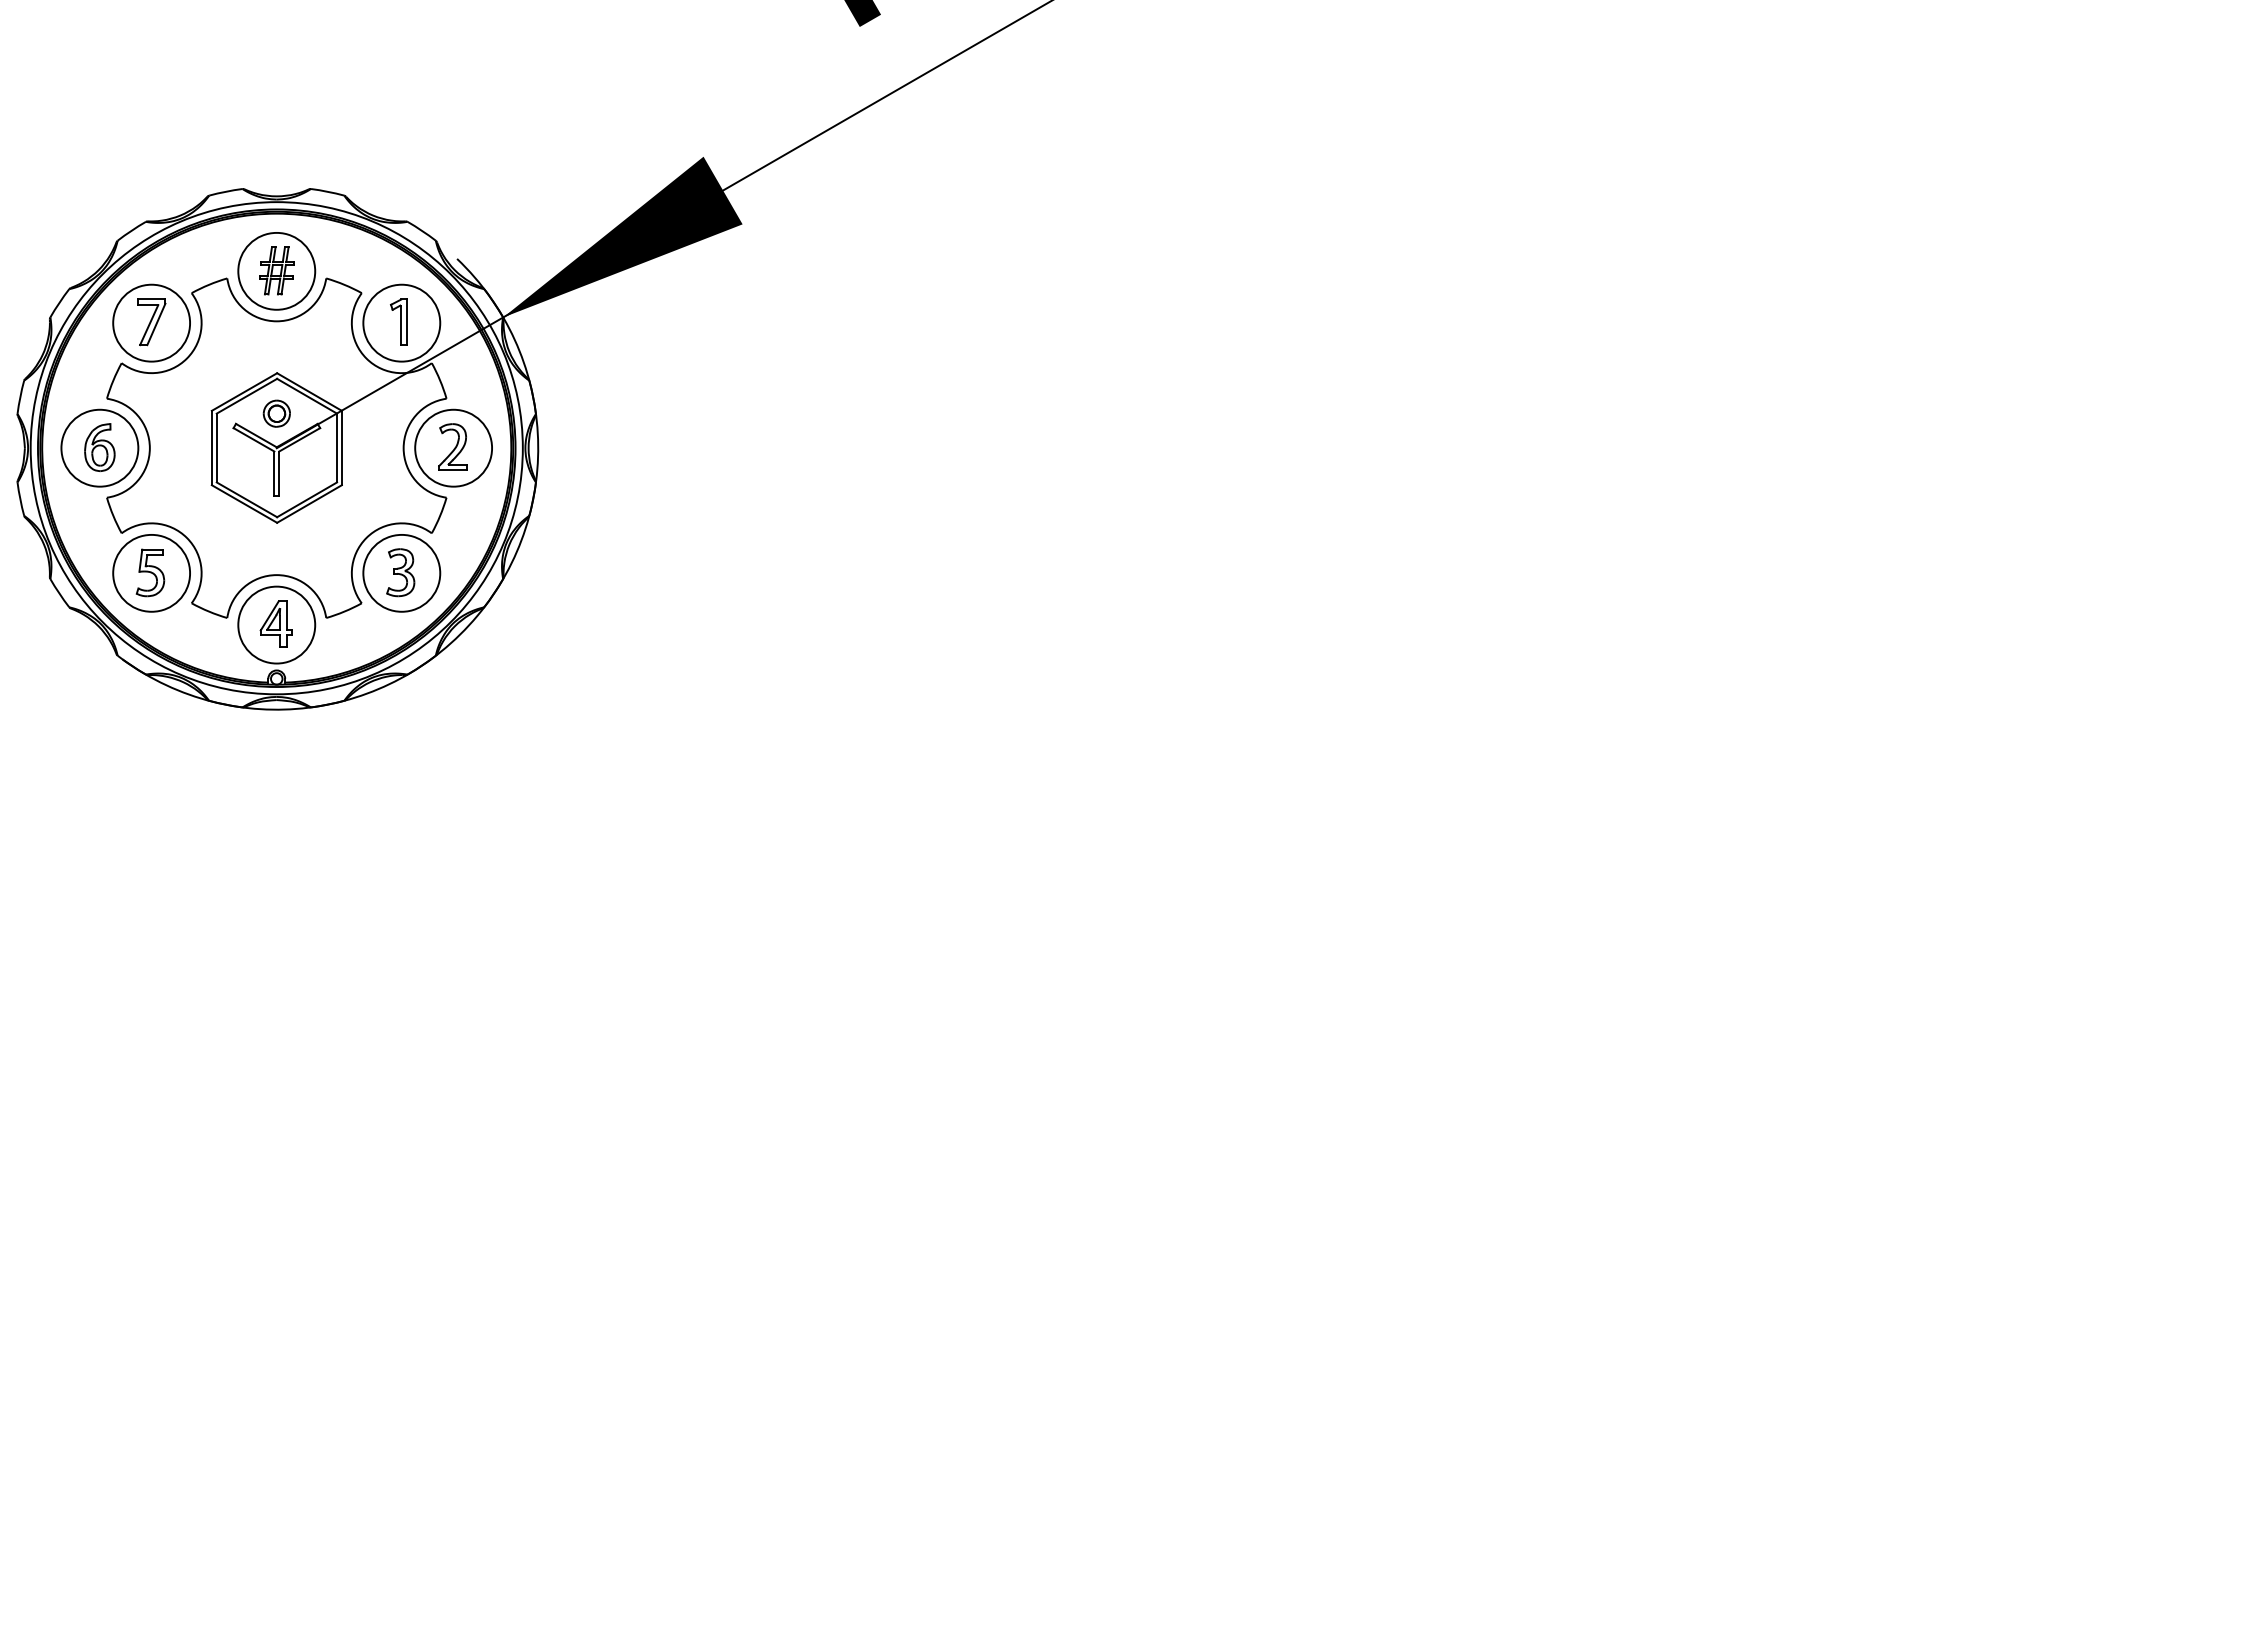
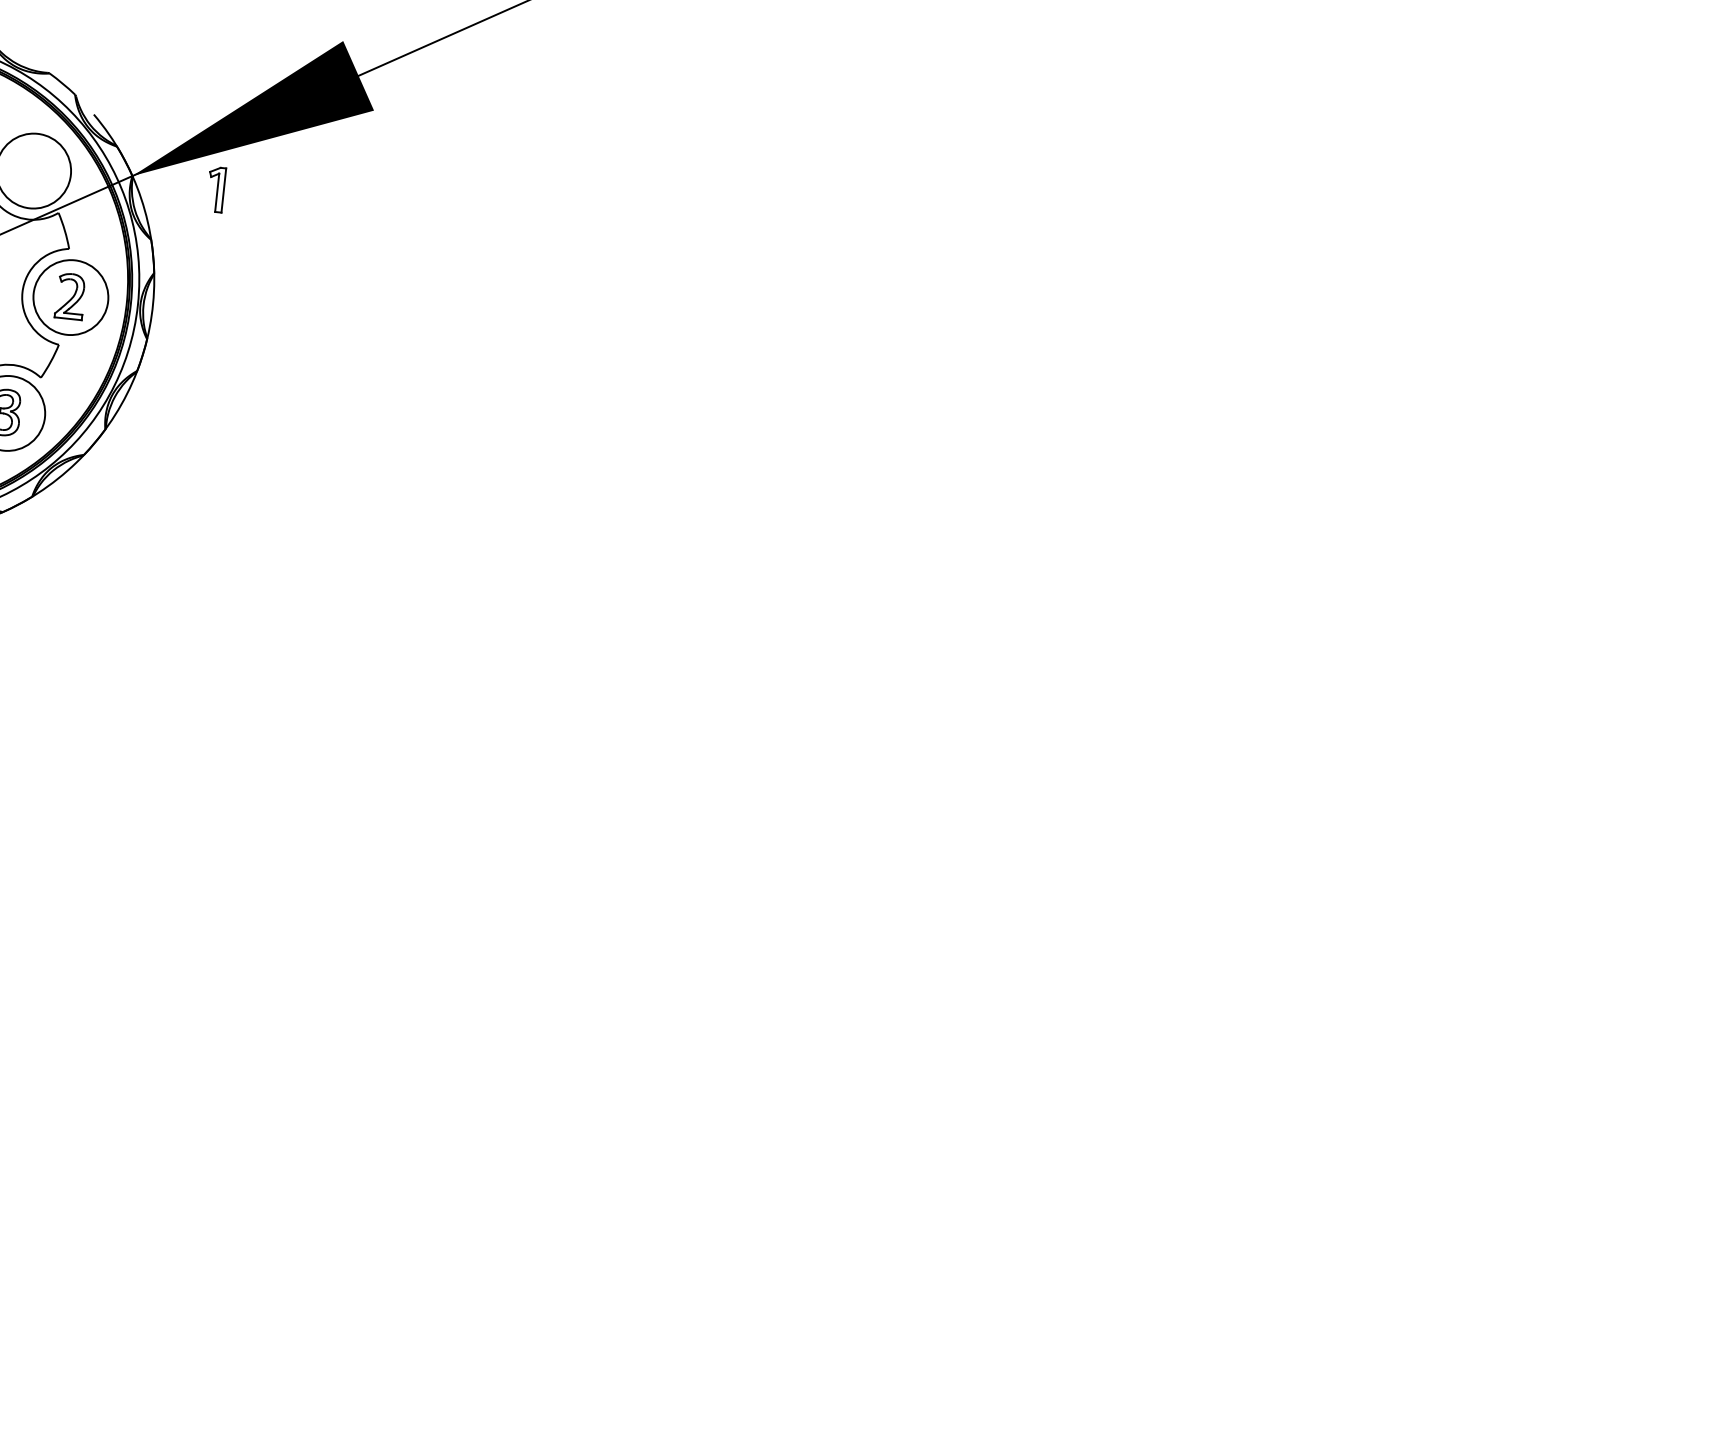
part: (398, 321) -> (215, 188), moved

